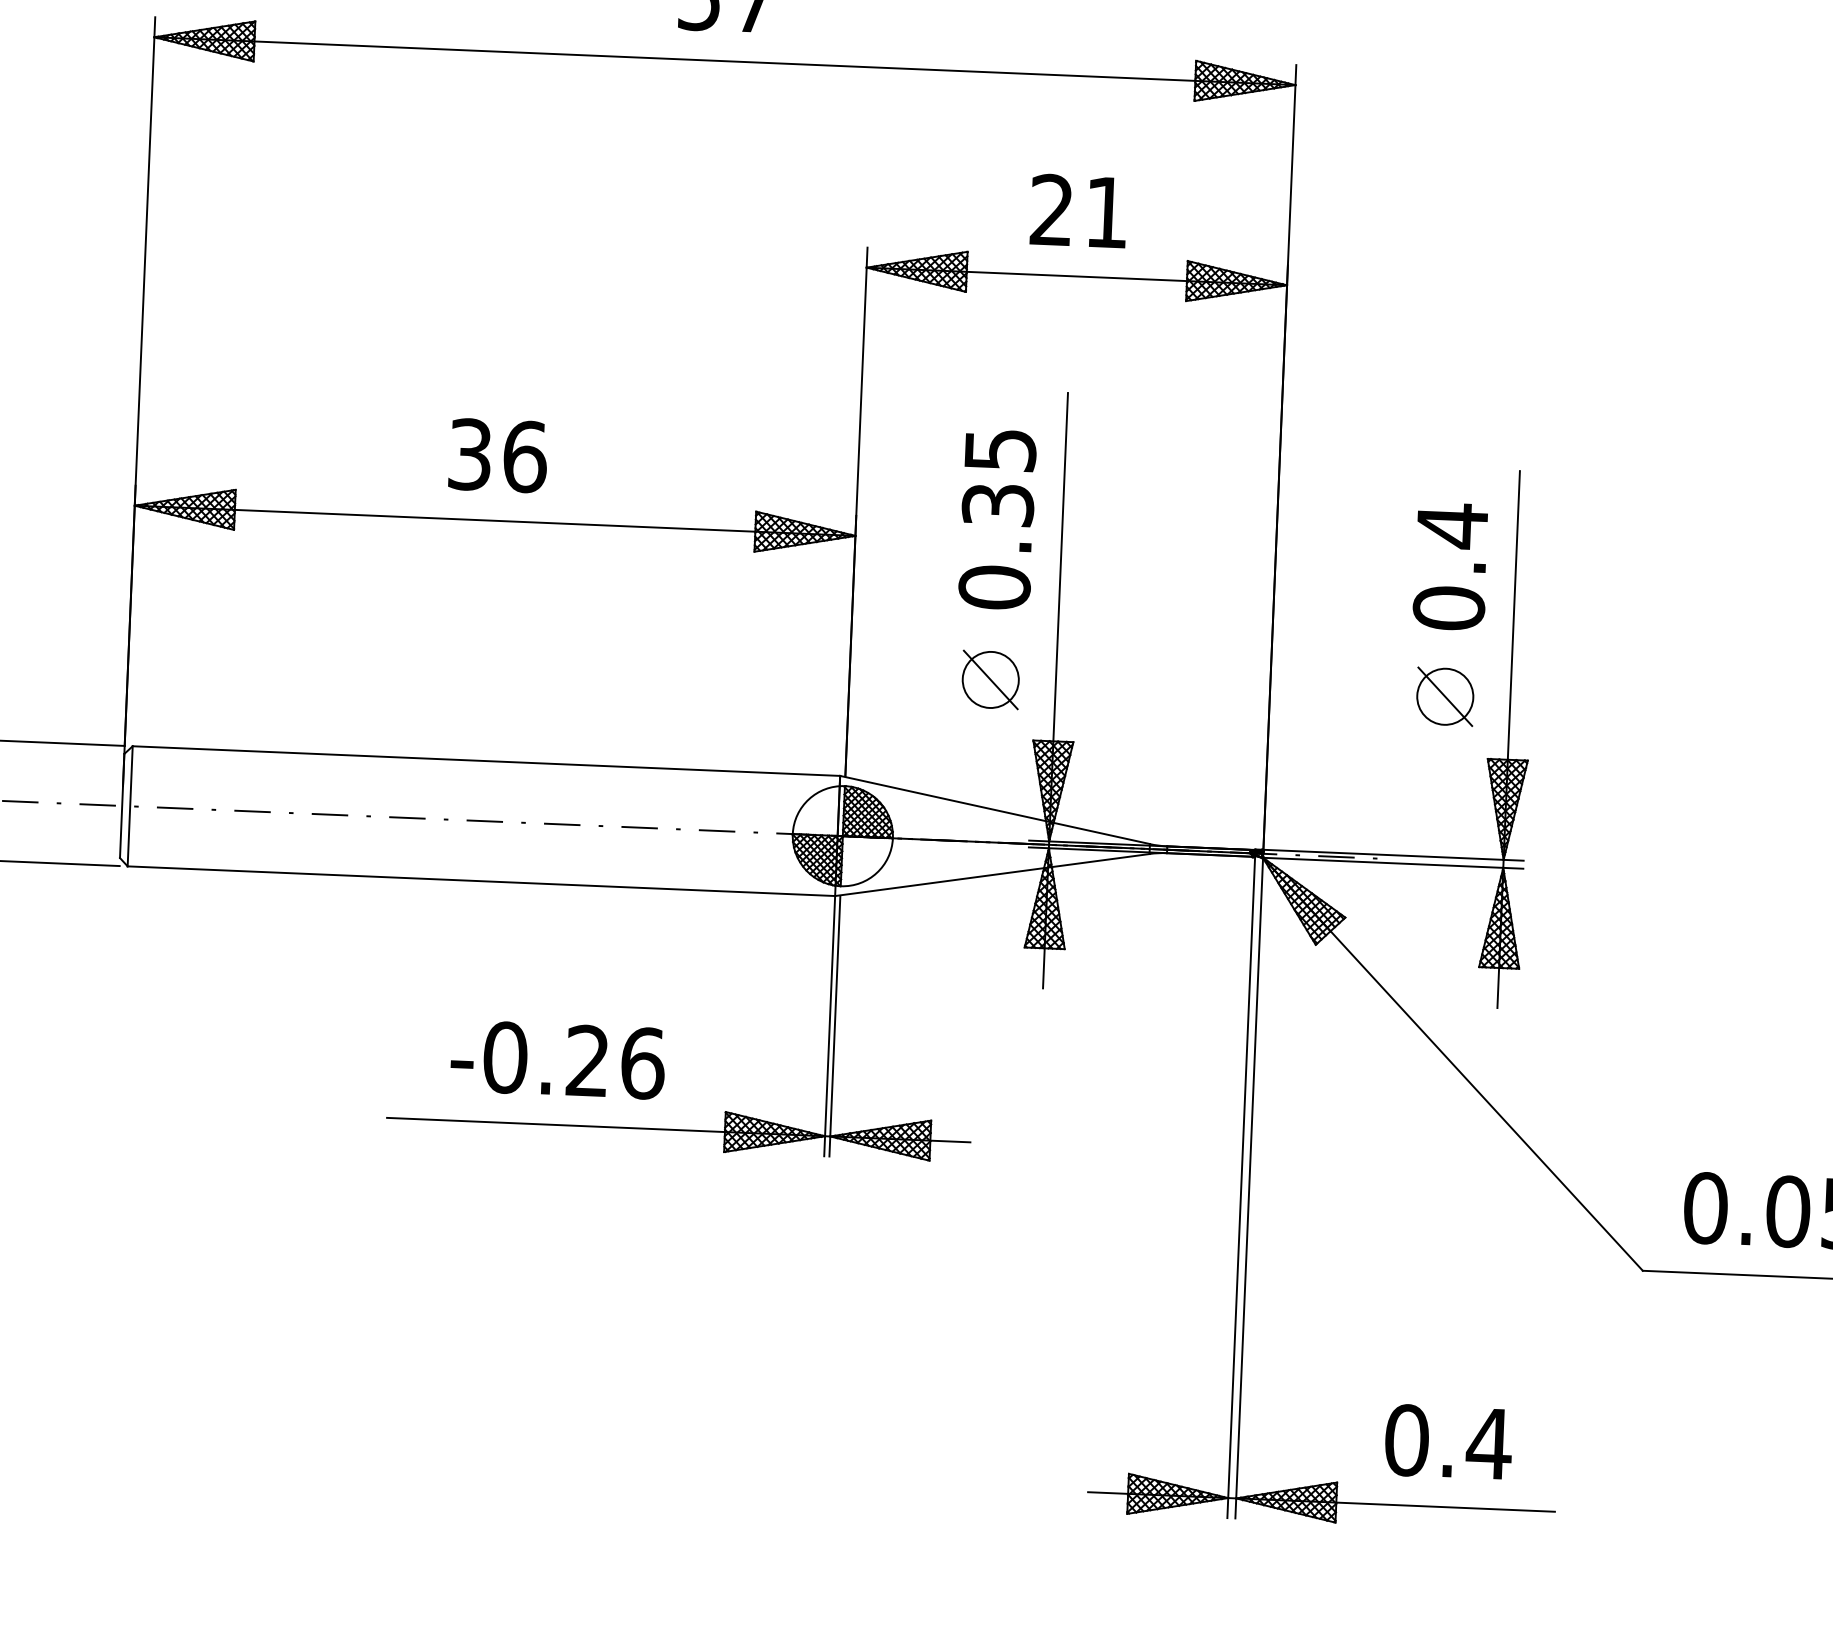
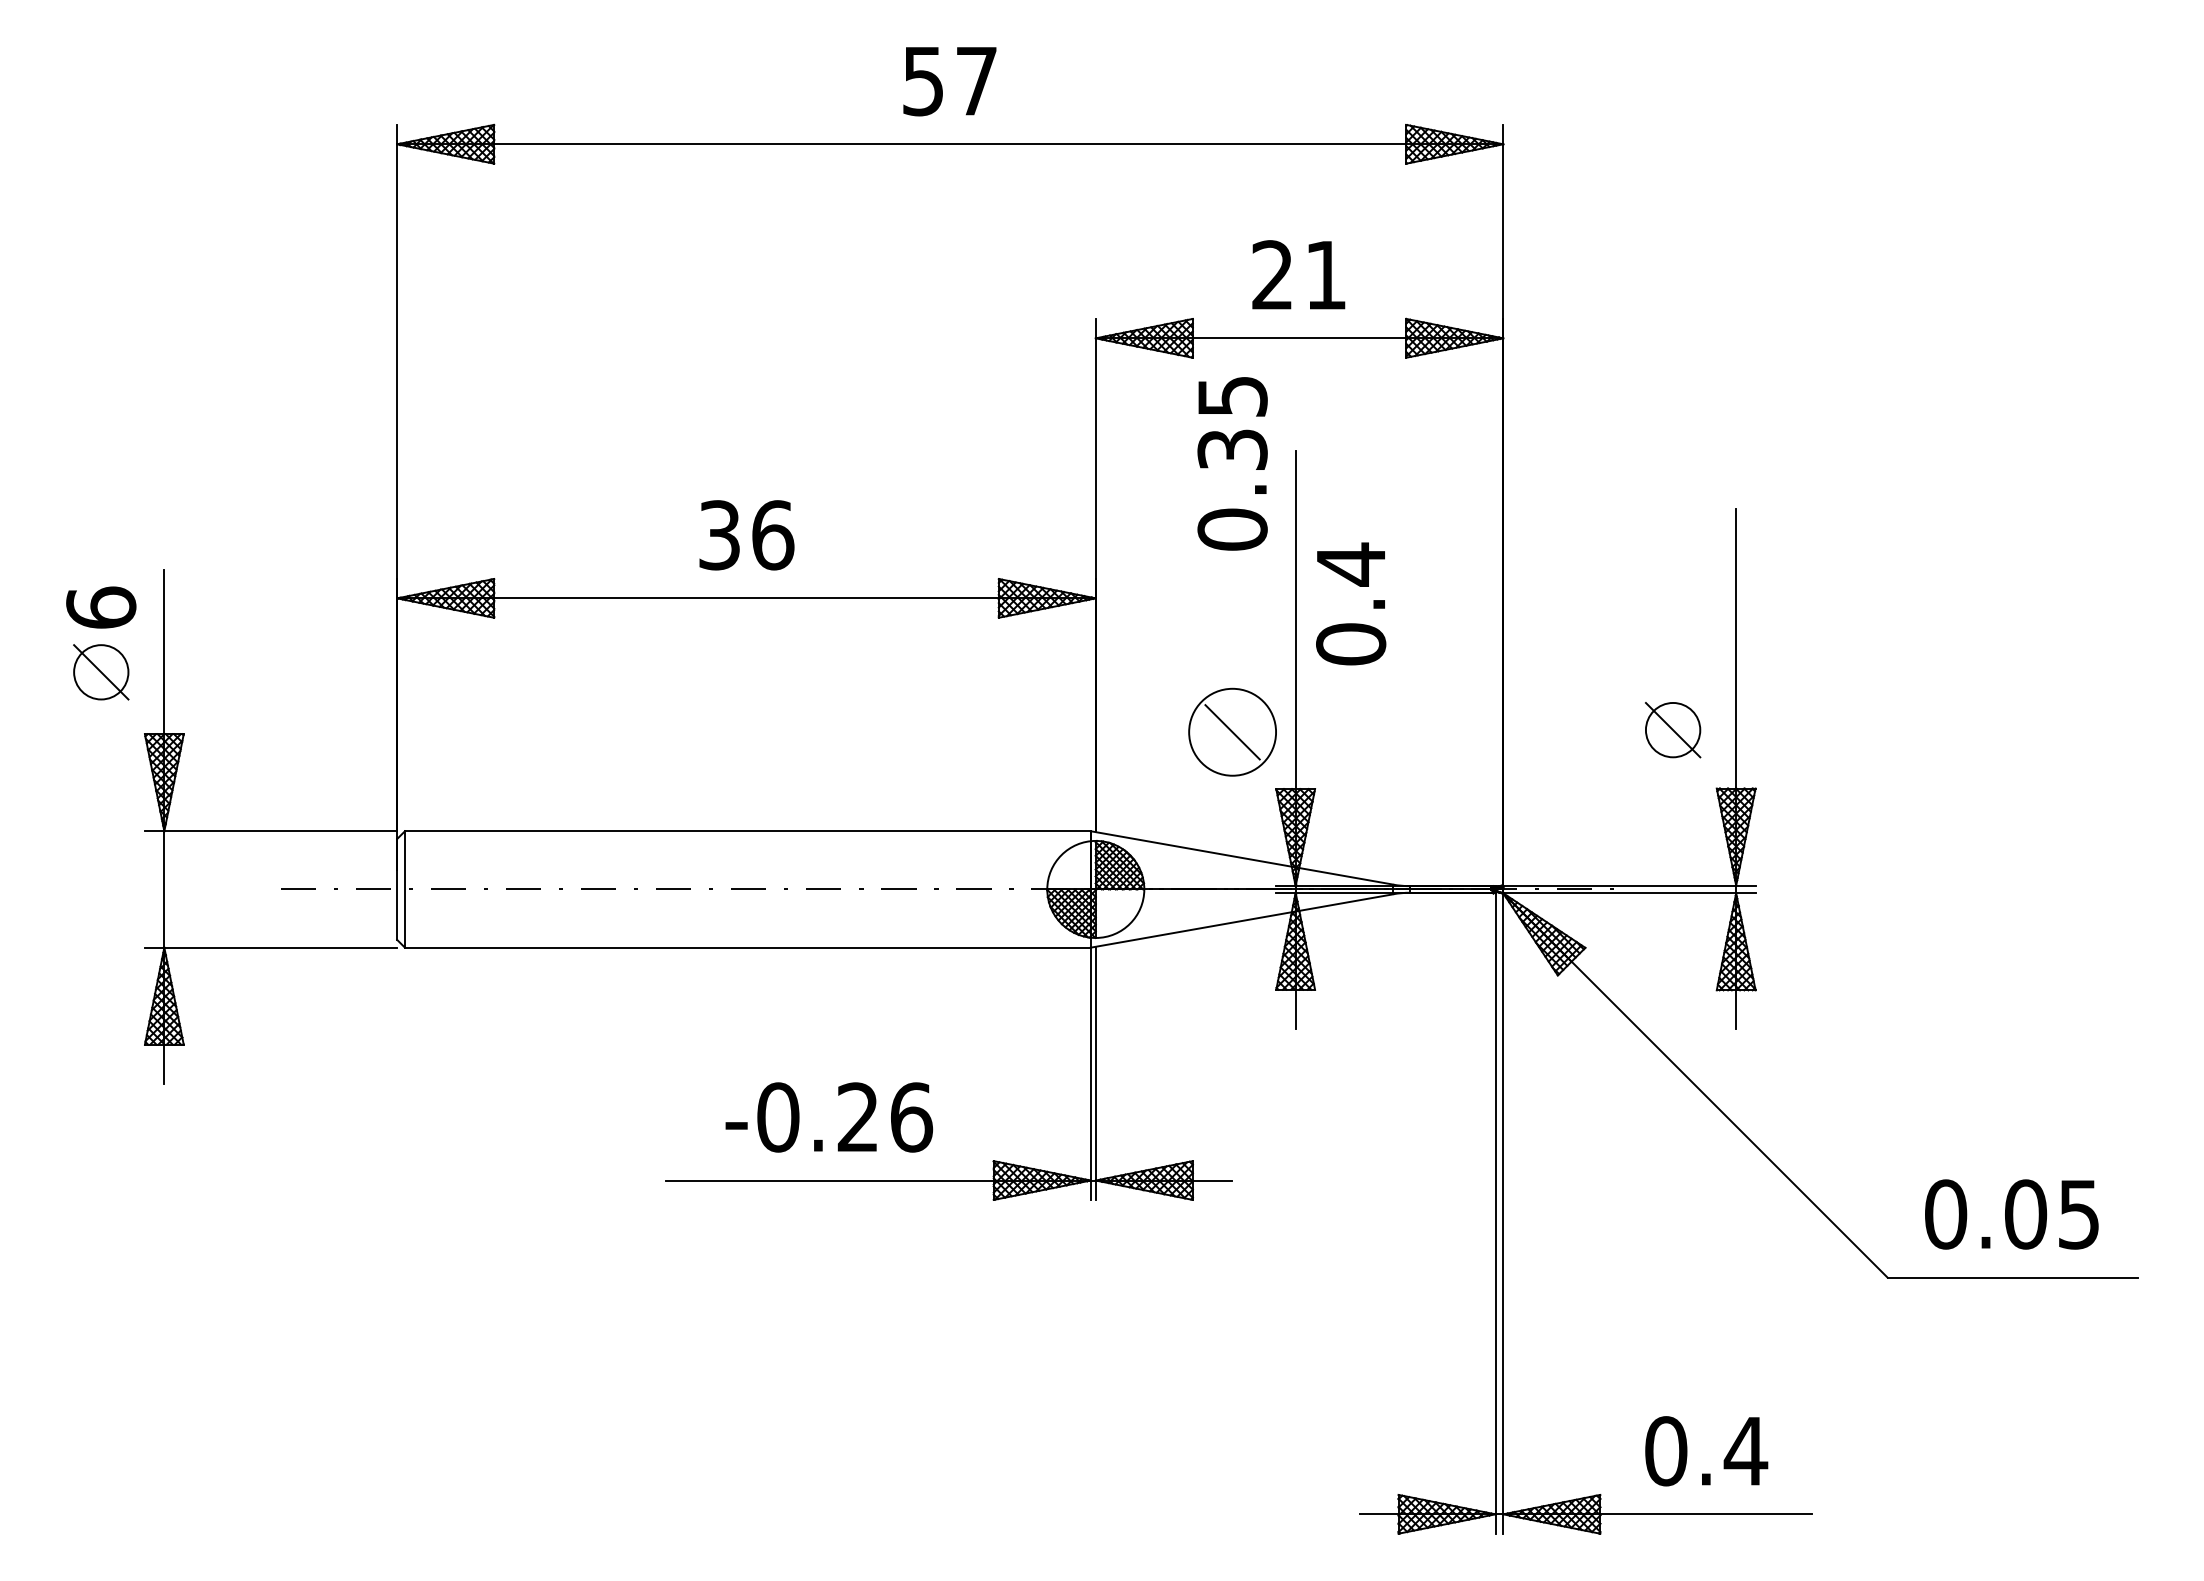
text: (997, 519) -> (1232, 463), moved
text: (1451, 566) -> (1351, 603), moved
circle: (990, 680) -> (1232, 732), size x1.6

